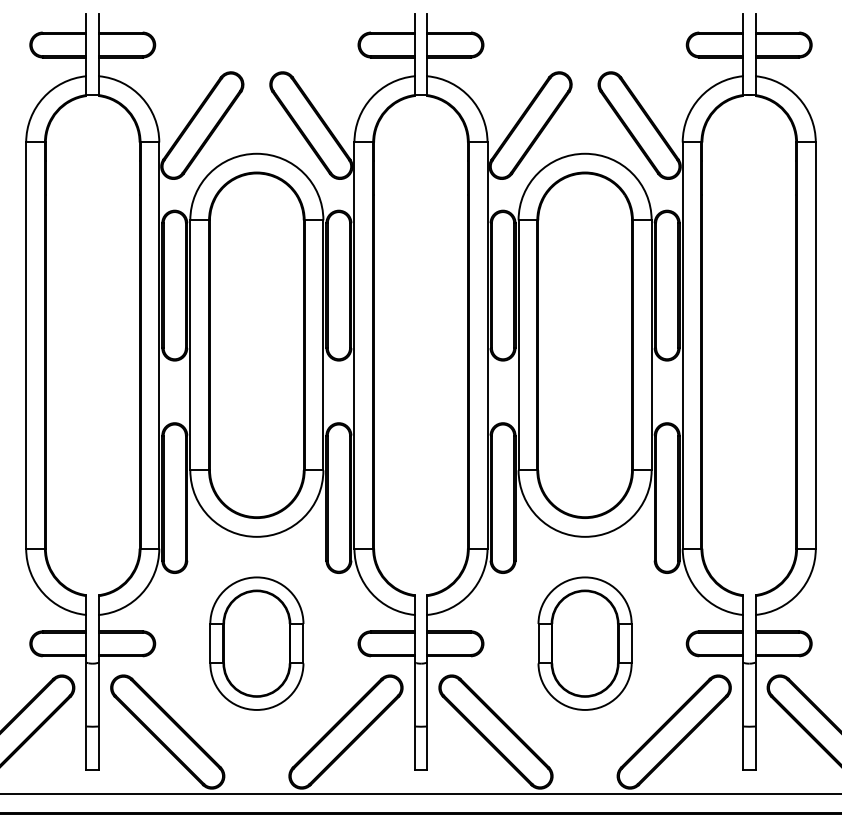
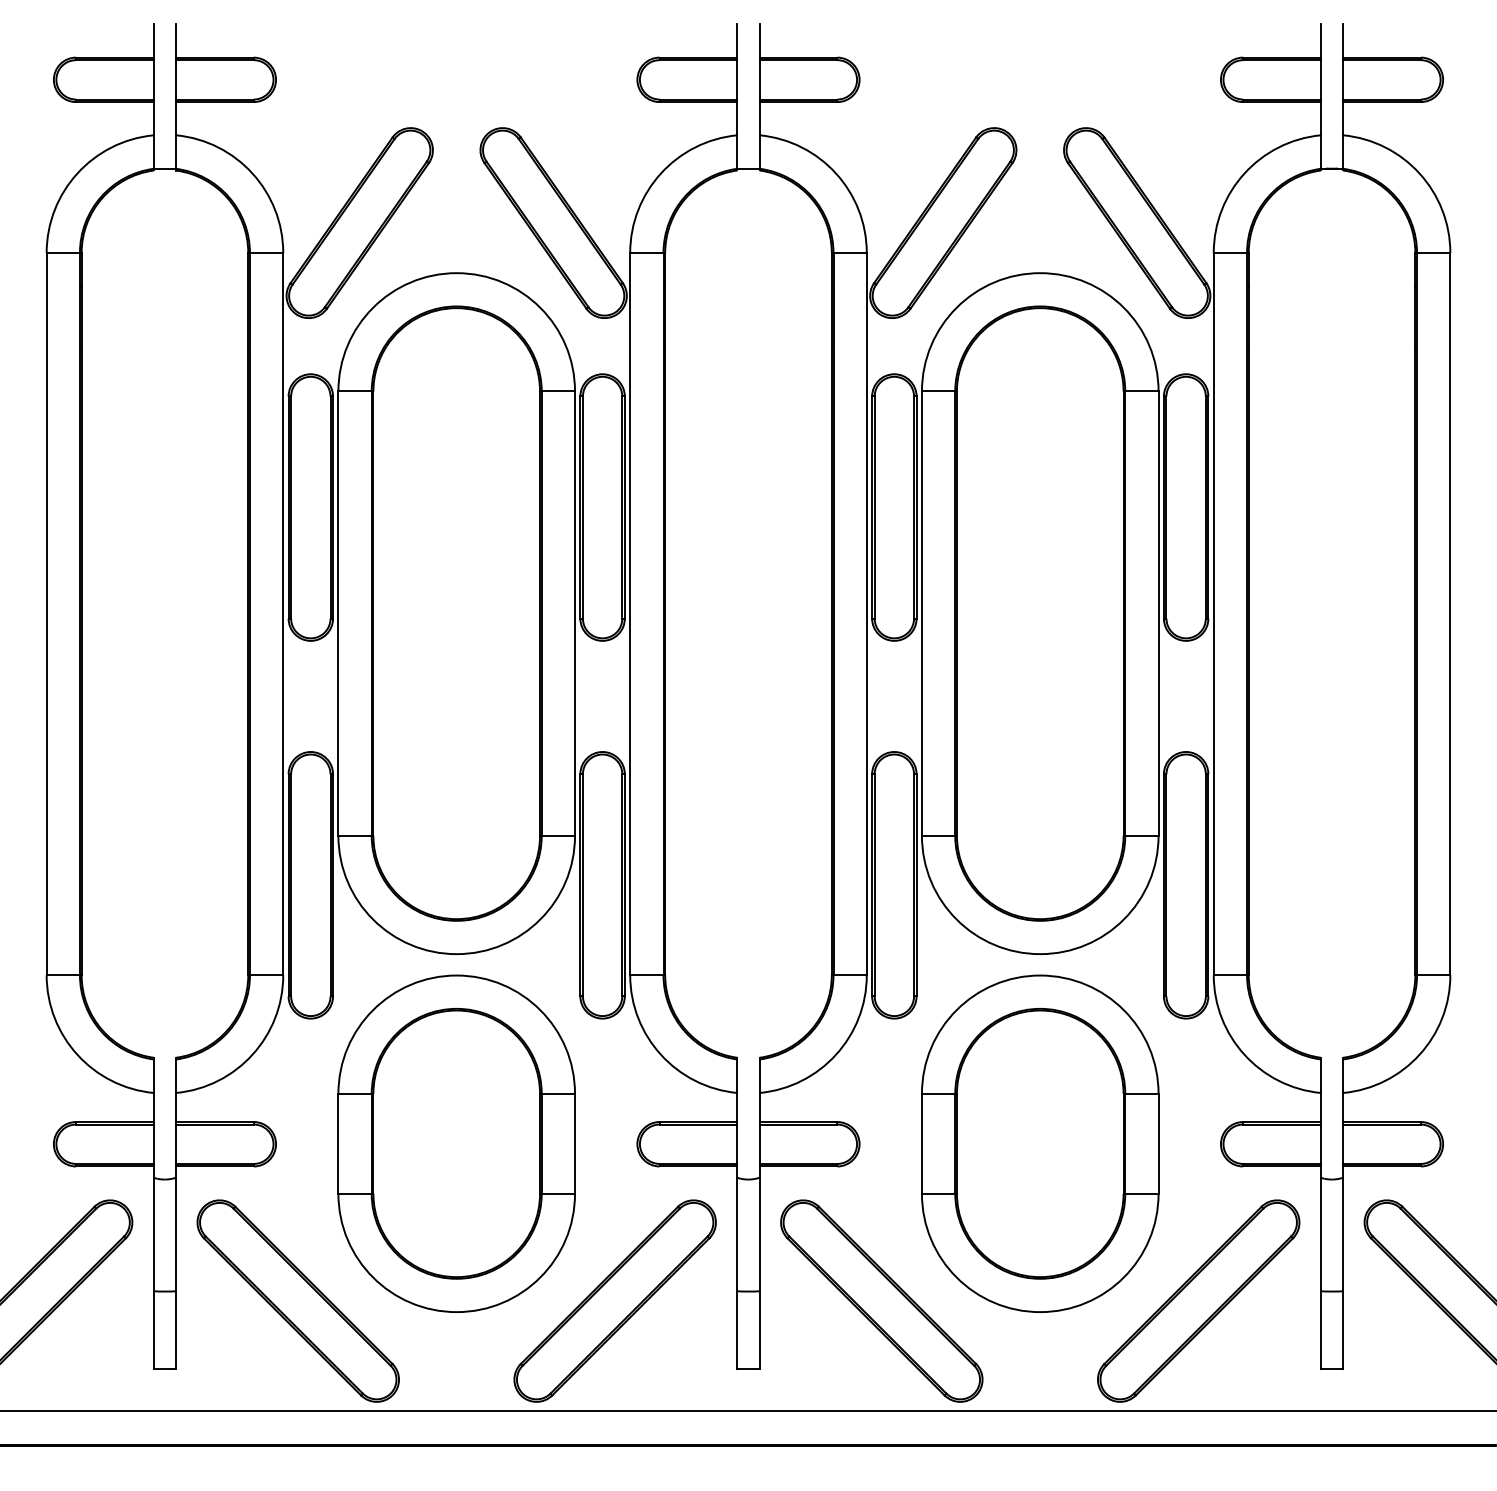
part: (256, 643) -> (456, 1143), size x1.43
part: (584, 643) -> (1039, 1143), size x1.43

